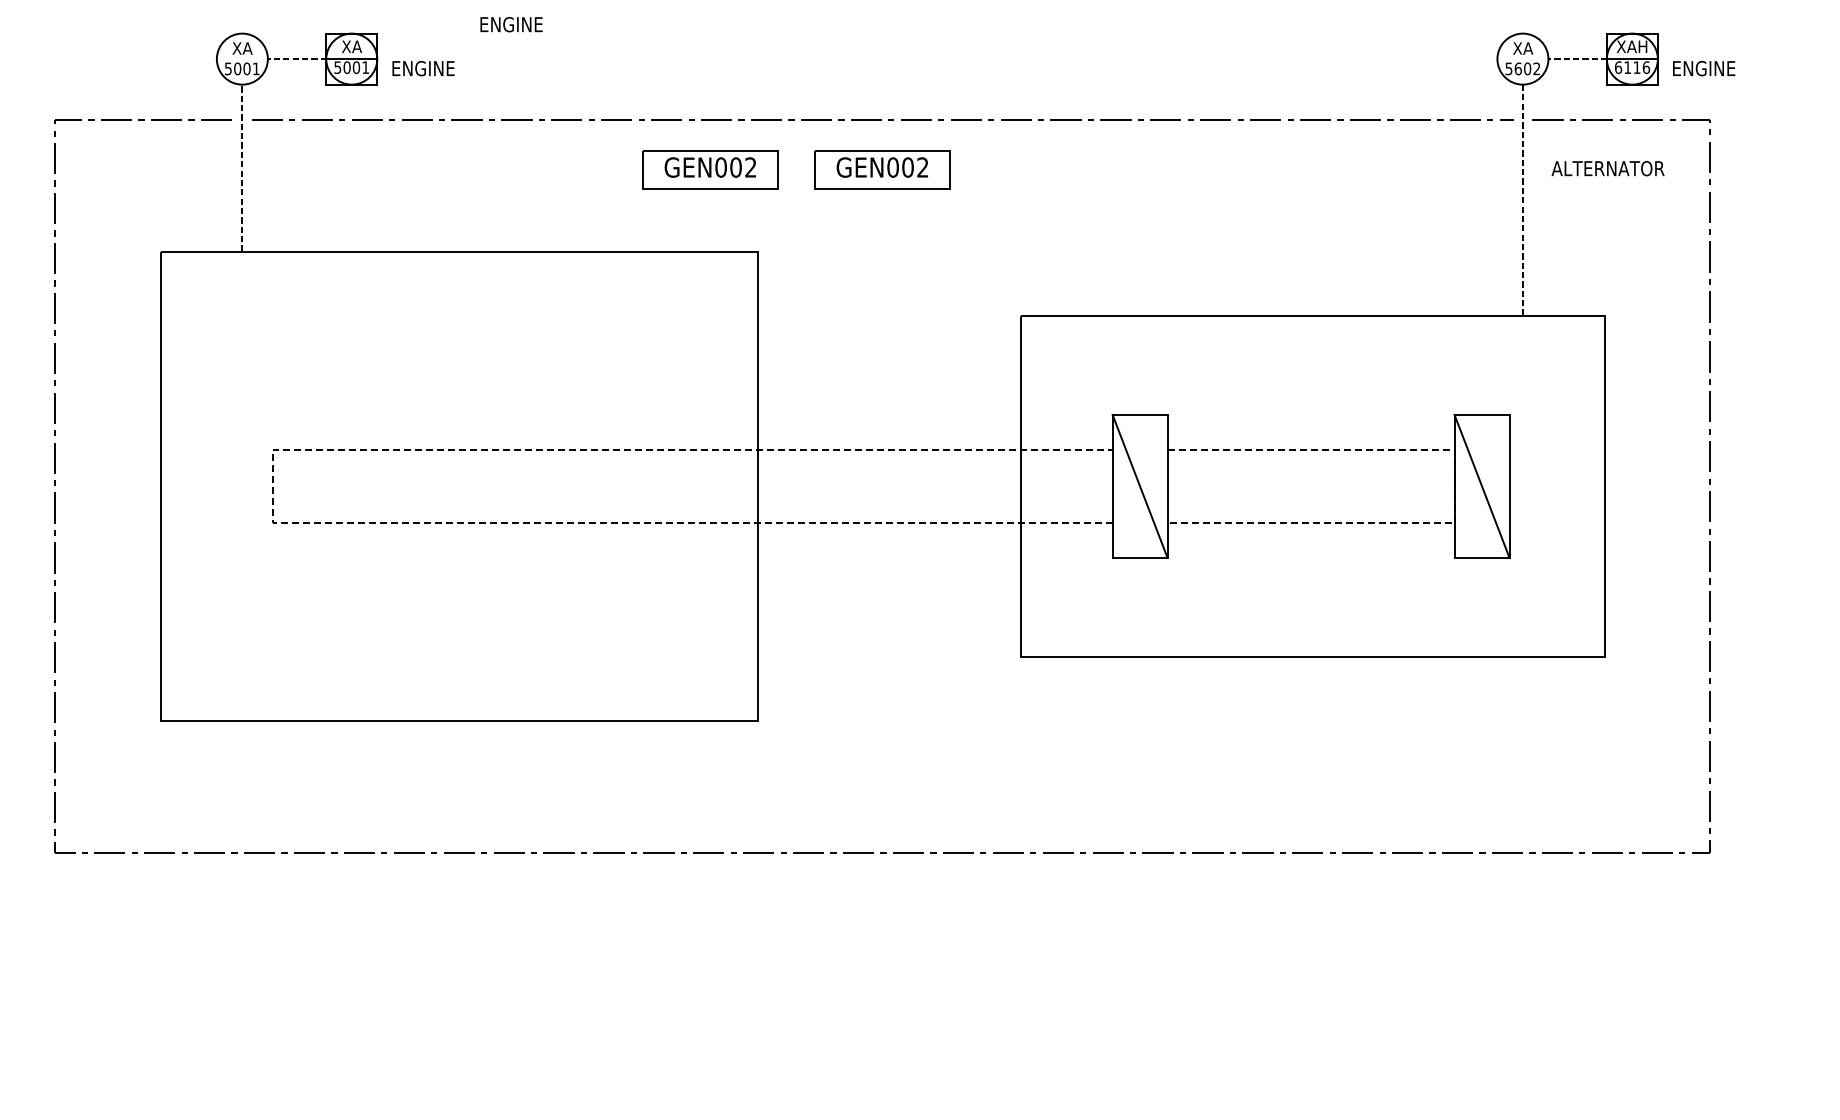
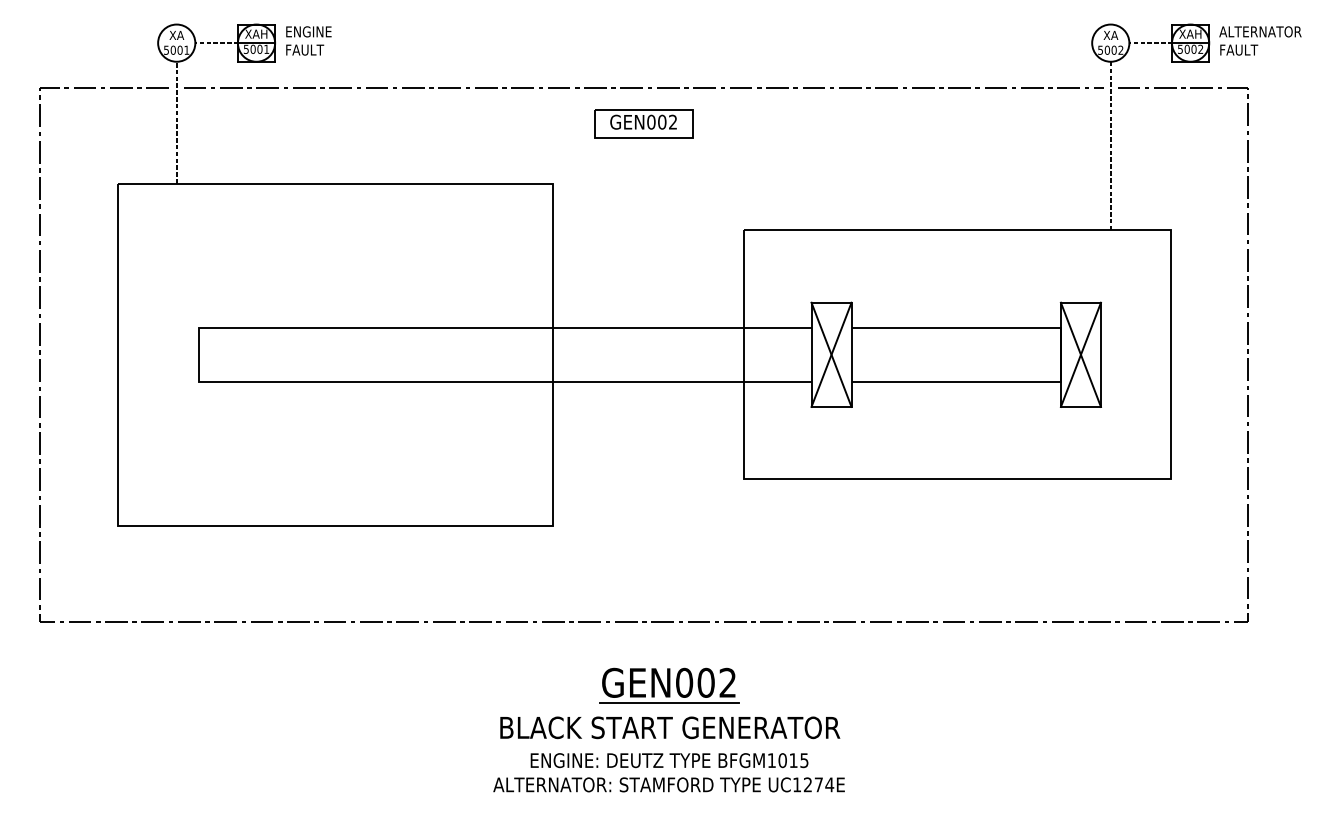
text: (511, 24) -> (308, 31), moved
text: (351, 46) -> (256, 33), XA -> XAH
text: (1632, 67) -> (1190, 49), 6116 -> 5002
text: (424, 68) -> (309, 49), ENGINE -> FAULT
text: (1518, 68) -> (1107, 49), 5602 -> 5002
text: (1704, 68) -> (1243, 49), ENGINE -> FAULT
text: (1607, 168) -> (1259, 31), moved
part: (710, 169) -> (518, 123), removed
line: (272, 486) -> (198, 354), dashed -> solid
line: (1139, 486) -> (831, 354), added
line: (1454, 486) -> (1060, 354), dashed -> solid
line: (1481, 486) -> (1080, 354), added
part: (917, 1000) -> (669, 729), added

